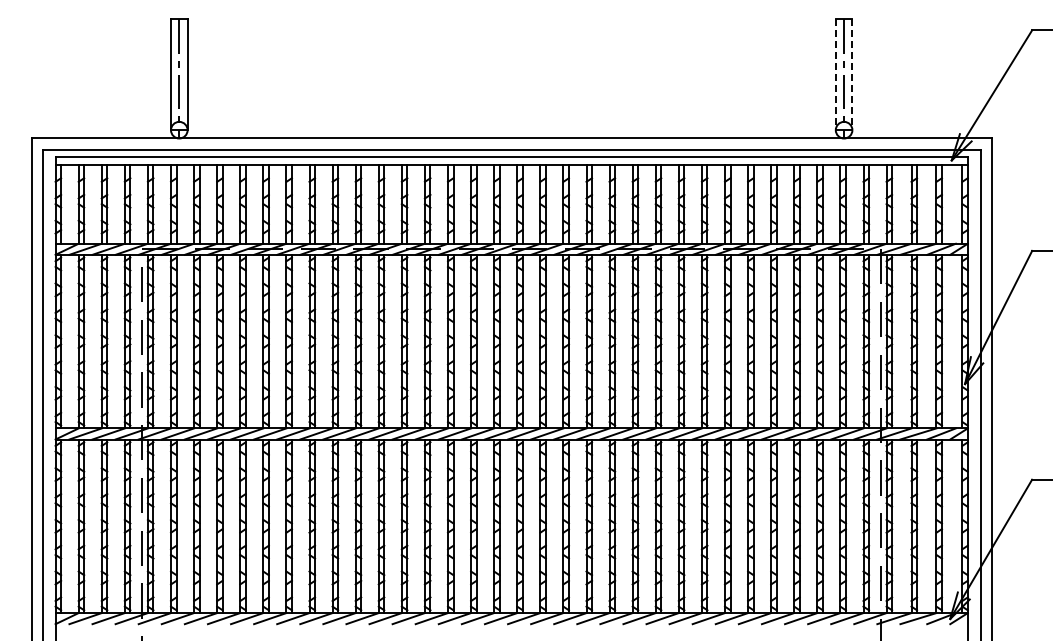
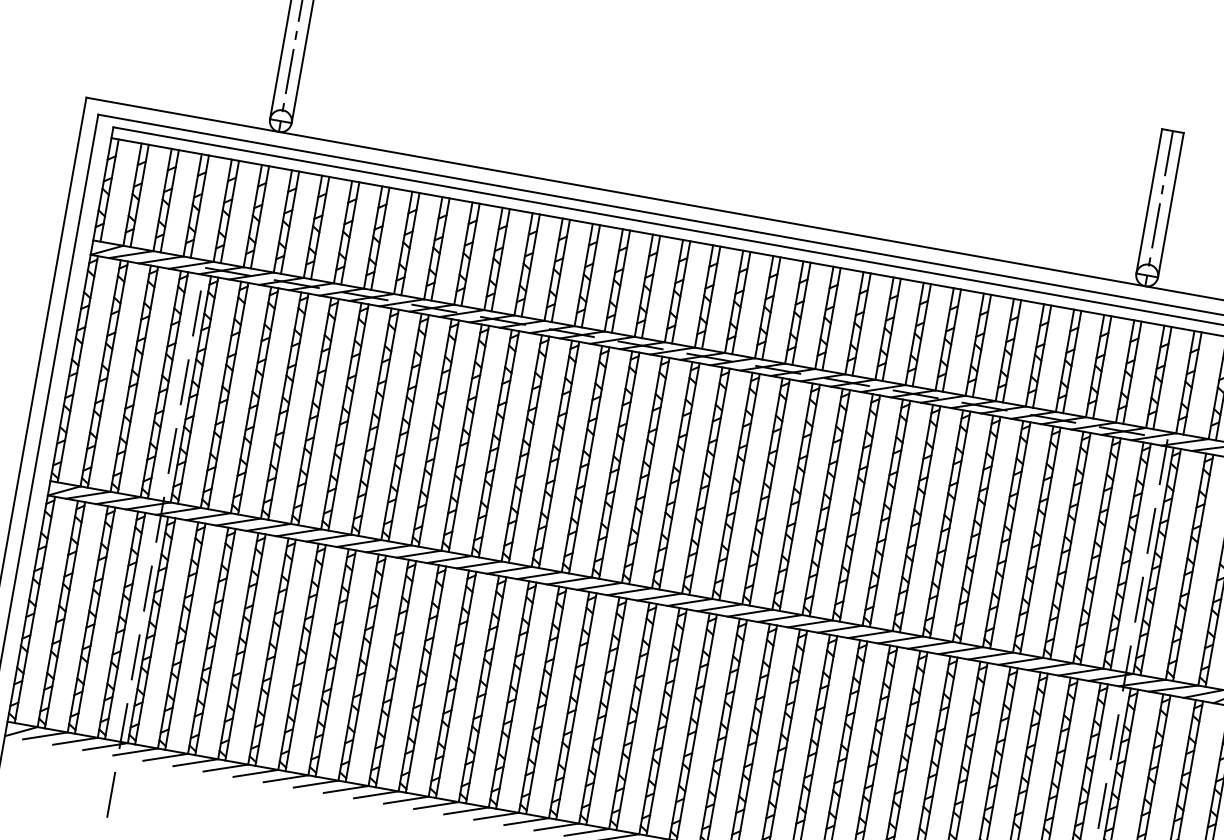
line: (835, 75) -> (1148, 202), dashed -> solid
line: (852, 75) -> (1170, 206), dashed -> solid

